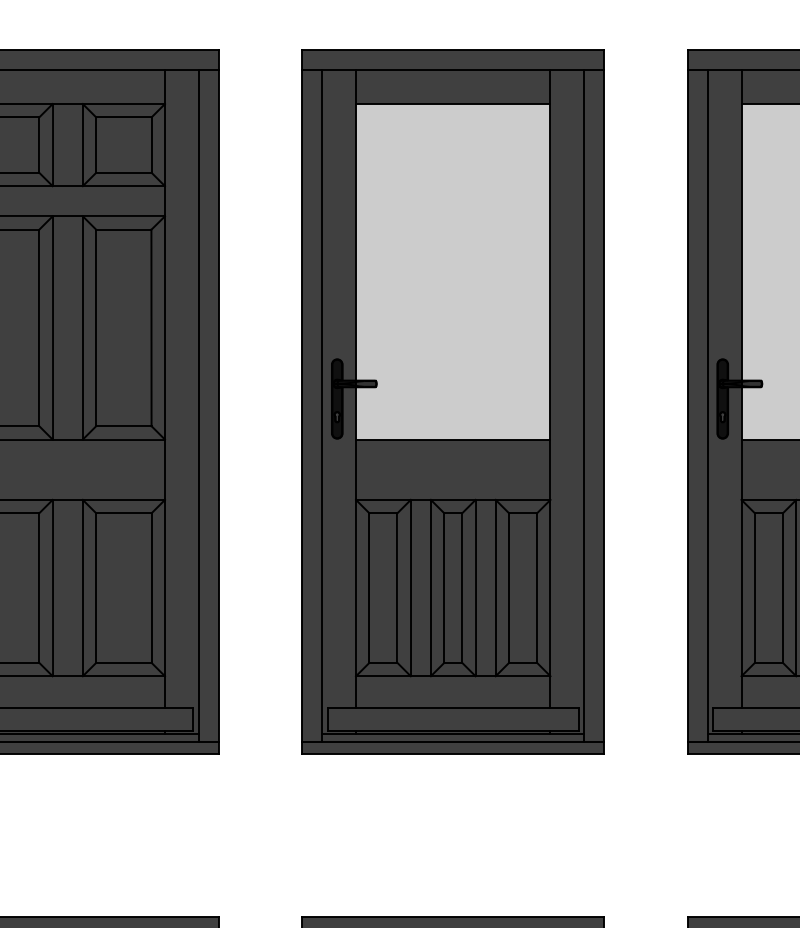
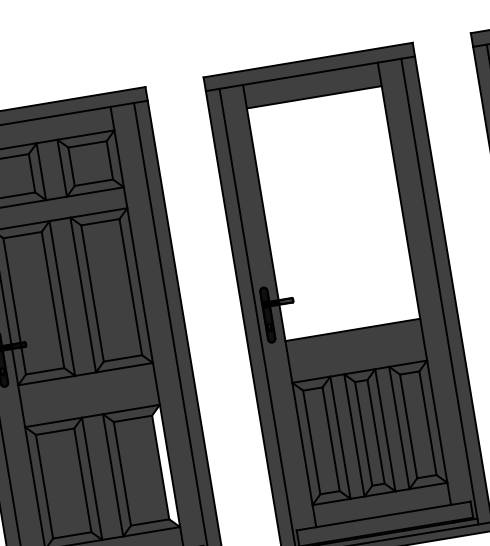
fill: (453, 271) -> (333, 213), removed
fill: (157, 587) -> (164, 466), removed

